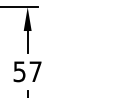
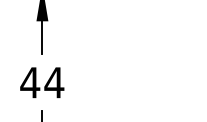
text: (27, 71) -> (42, 82), 57 -> 44

